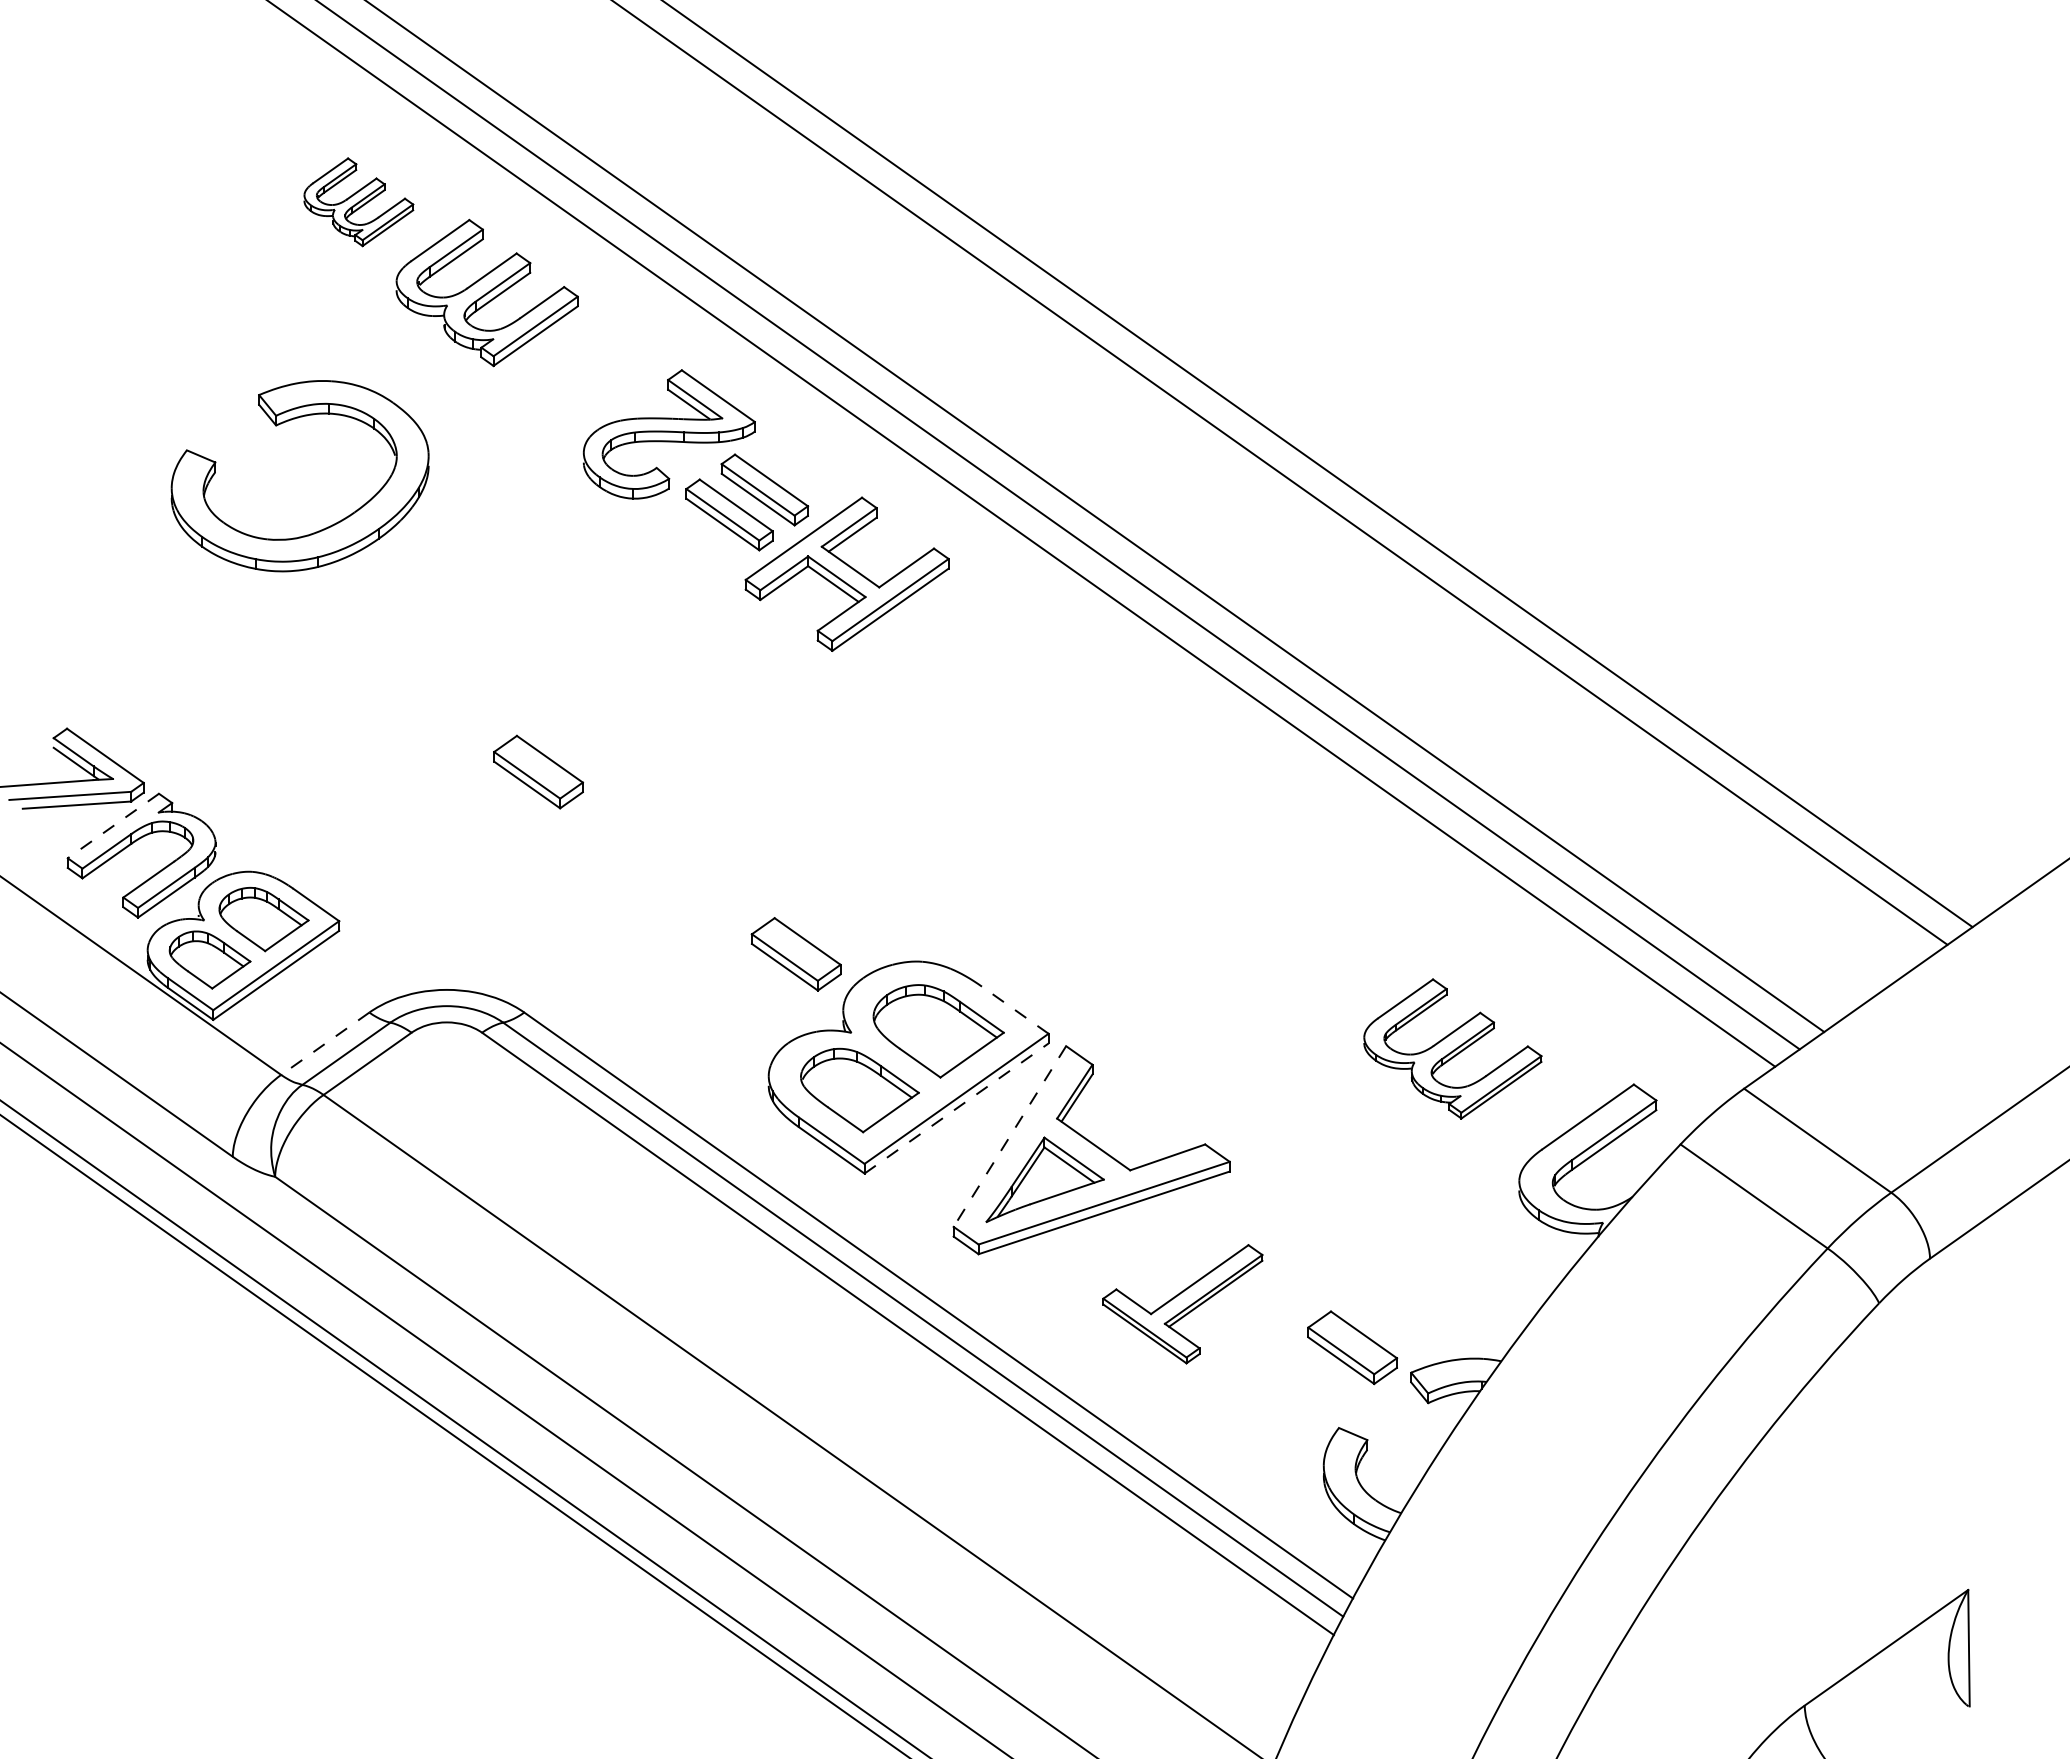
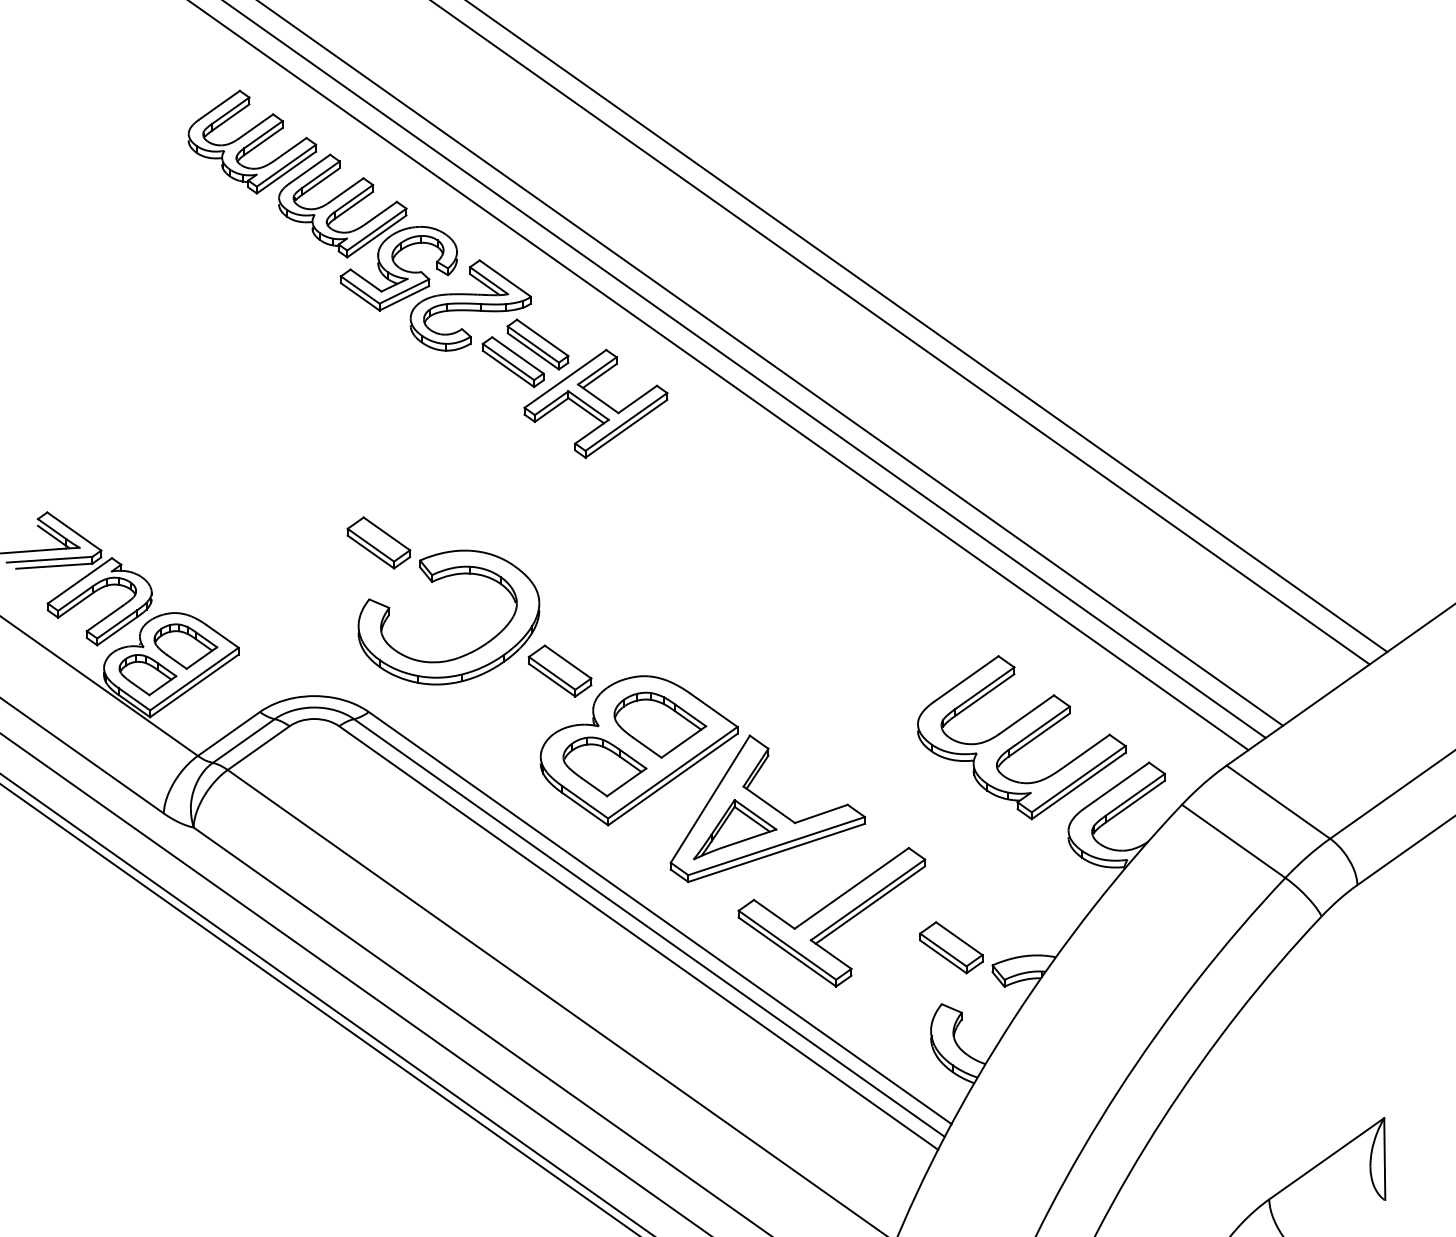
part: (358, 202) -> (252, 142), size x1.67
part: (566, 381) -> (398, 268), added
part: (281, 424) -> (435, 581), moved
line: (113, 826) -> (80, 581), dashed -> solid
line: (1015, 1010) -> (714, 710), dashed -> solid
line: (325, 1043) -> (229, 733), dashed -> solid
part: (1452, 1048) -> (1021, 737), size x1.67
line: (956, 1108) -> (672, 779), dashed -> solid
line: (1009, 1136) -> (710, 799), dashed -> solid
part: (1182, 1303) -> (831, 916), size x1.67

